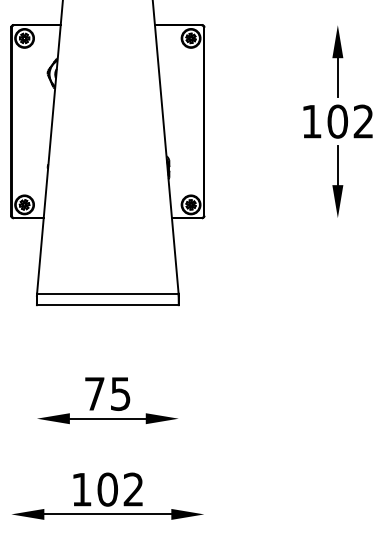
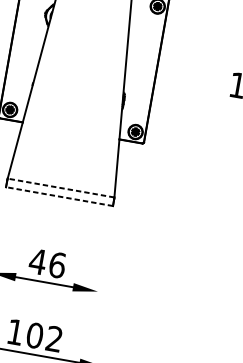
line: (107, 293) -> (60, 187), solid -> dashed
line: (107, 305) -> (59, 196), solid -> dashed
text: (107, 393) -> (47, 263), 75 -> 46

